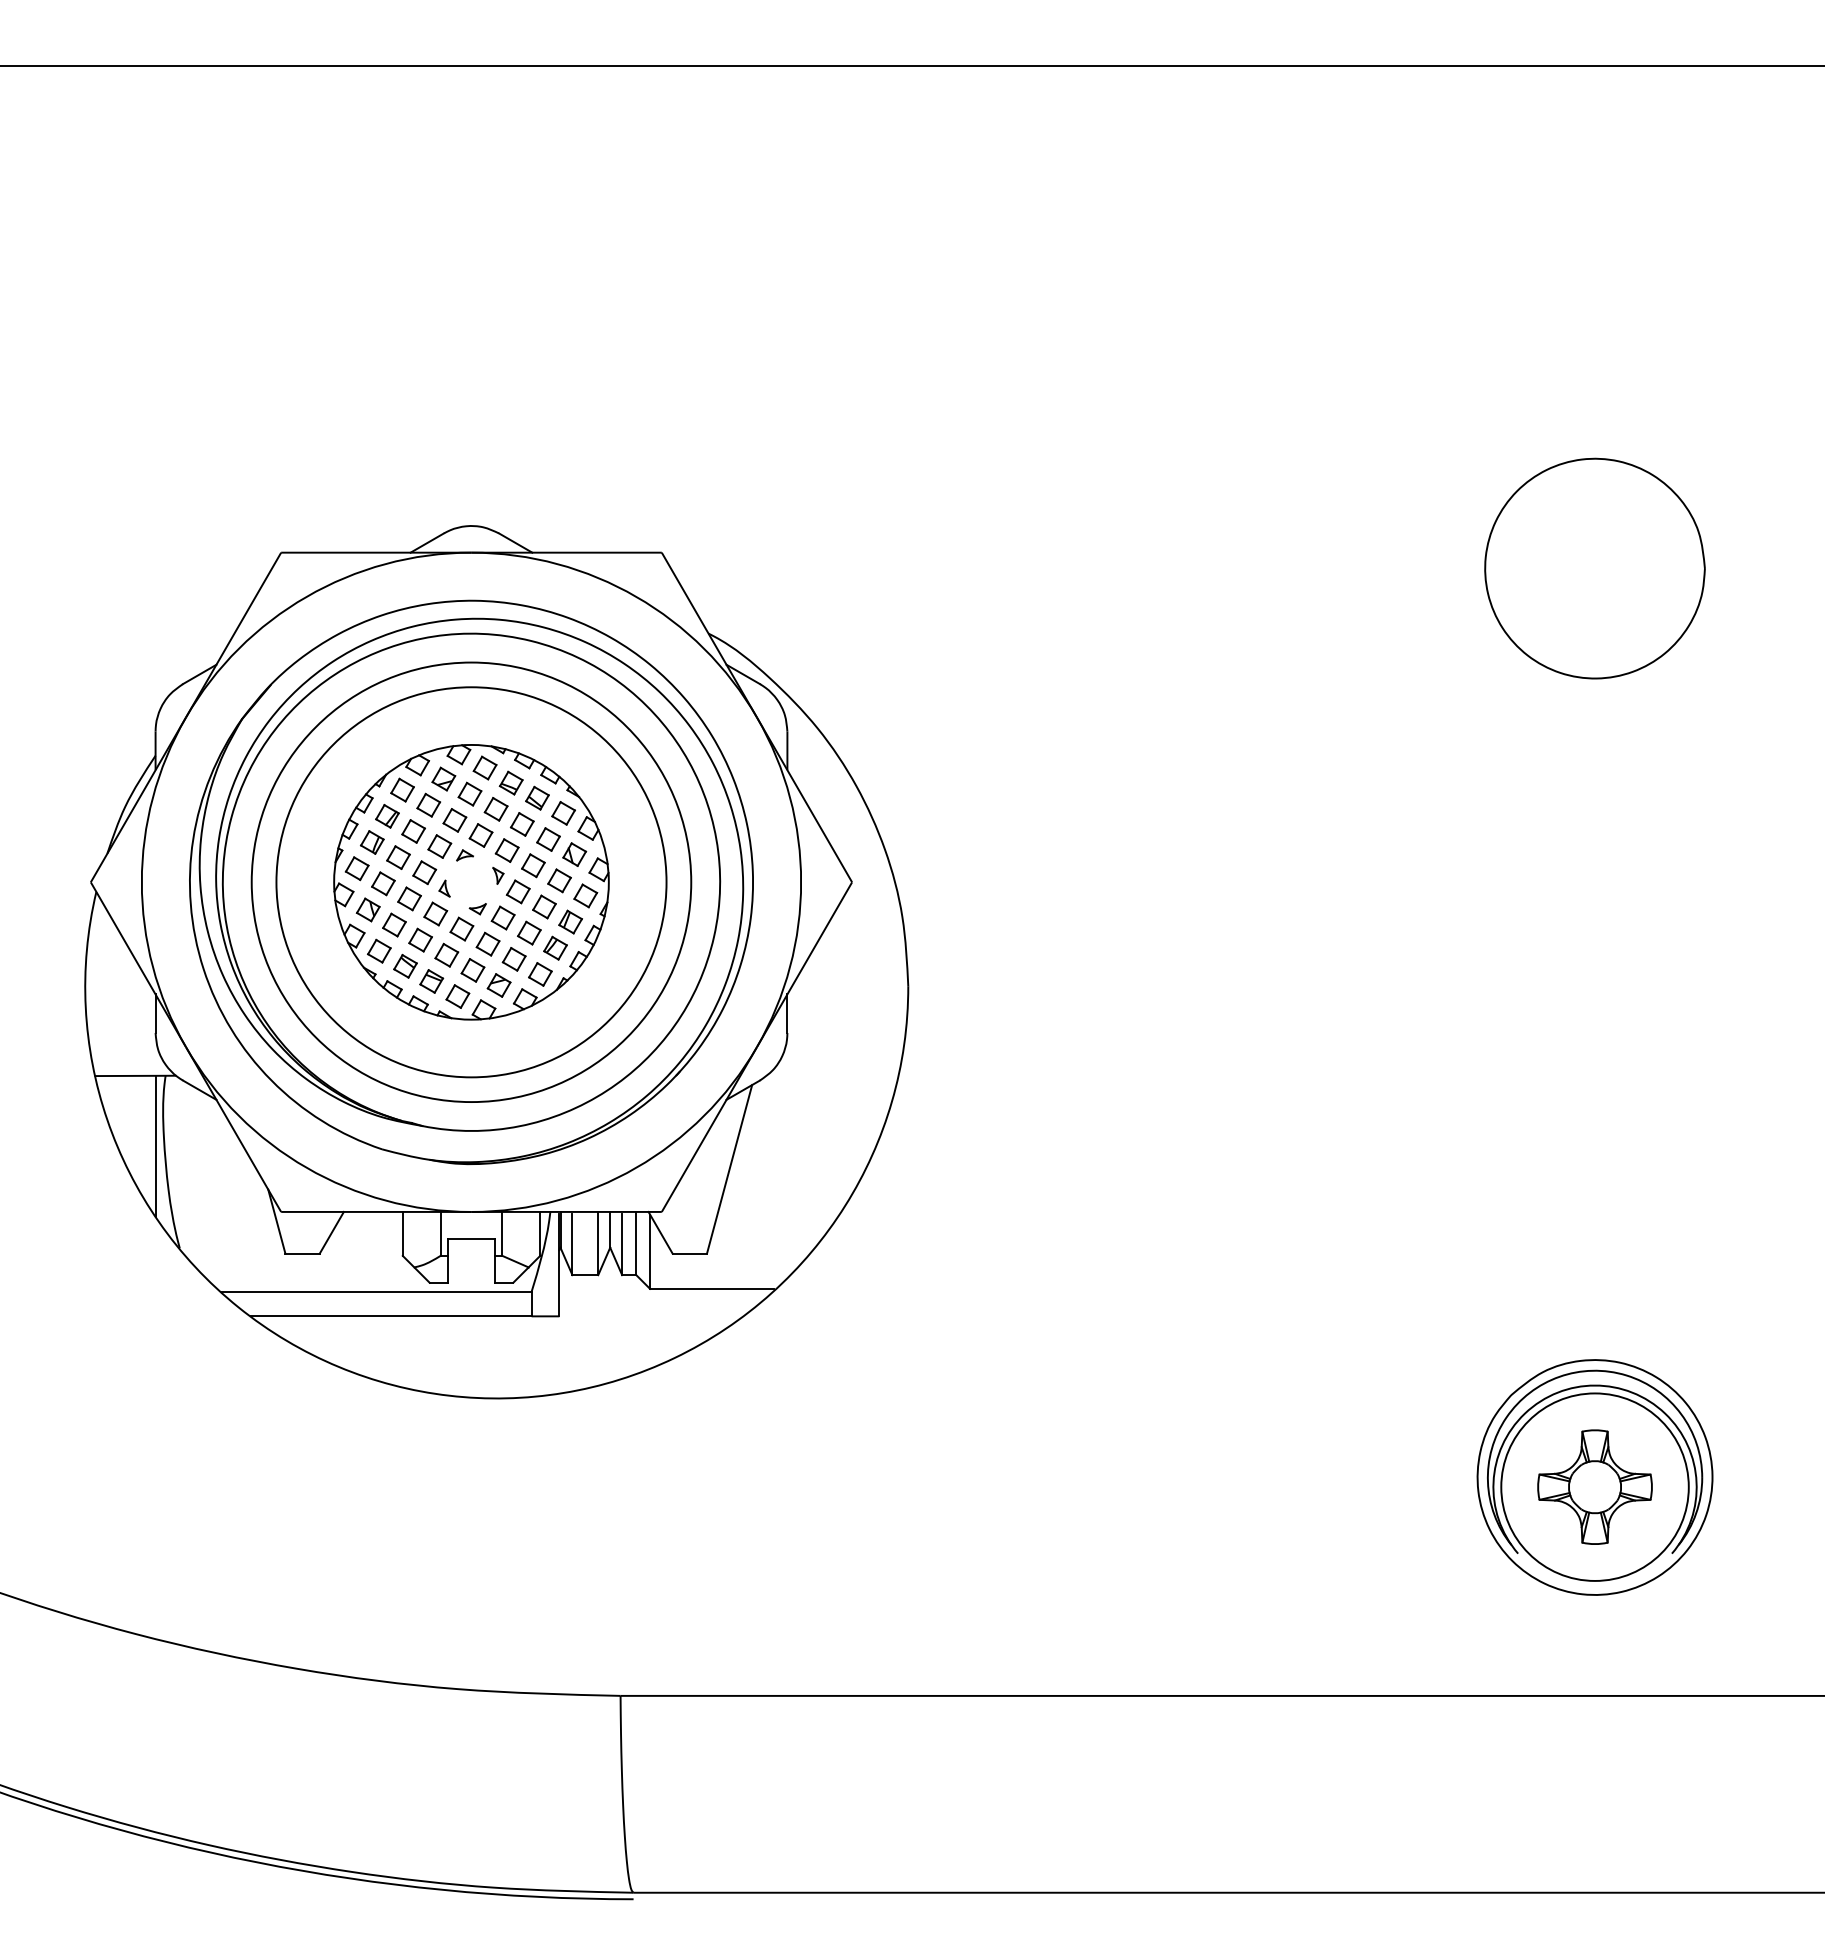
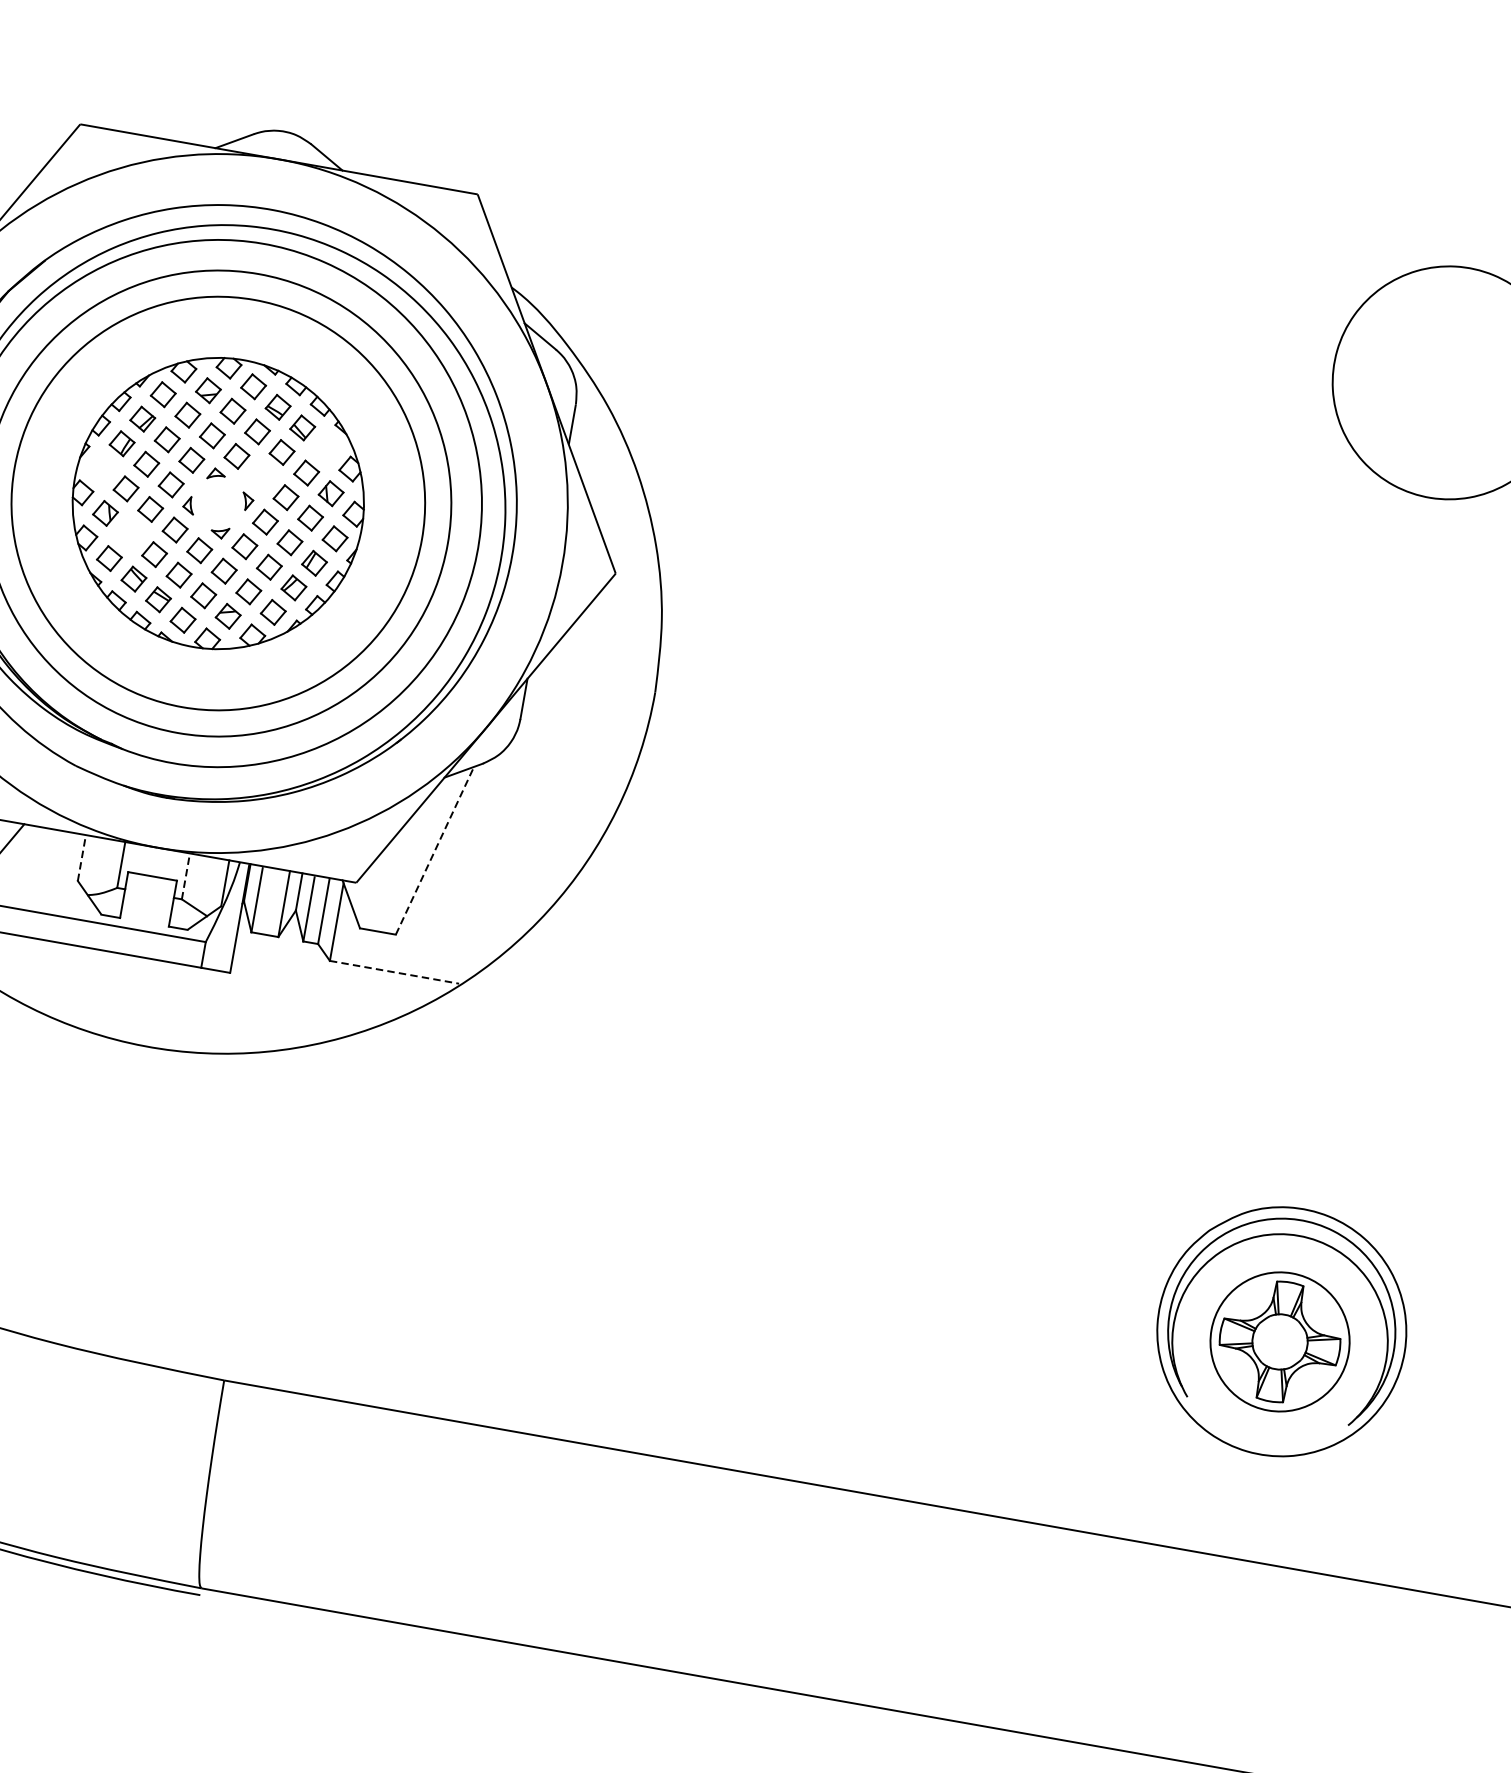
part: (563, 813) -> (327, 448), removed
part: (506, 850) -> (260, 476), removed
part: (356, 868) -> (100, 467), removed
part: (394, 924) -> (130, 533), removed
line: (729, 1168) -> (435, 849), solid -> dashed
line: (402, 1233) -> (81, 857), solid -> dashed
line: (502, 1233) -> (186, 875), solid -> dashed
line: (711, 1288) -> (394, 971), solid -> dashed
circle: (1594, 1486) -> (1279, 1341), size x0.7

